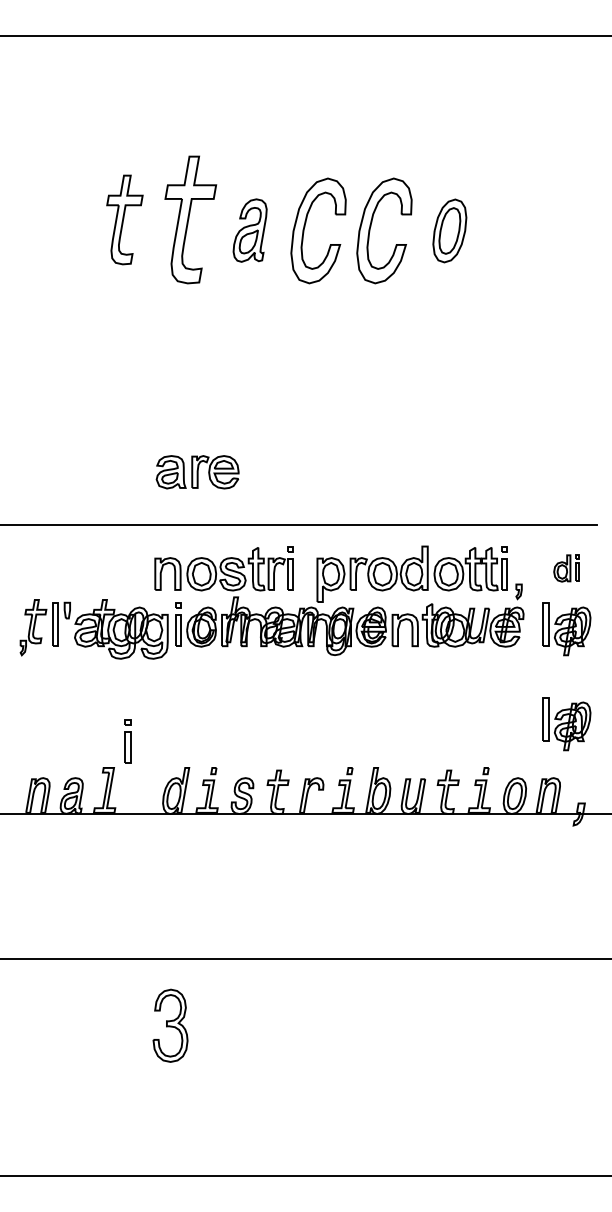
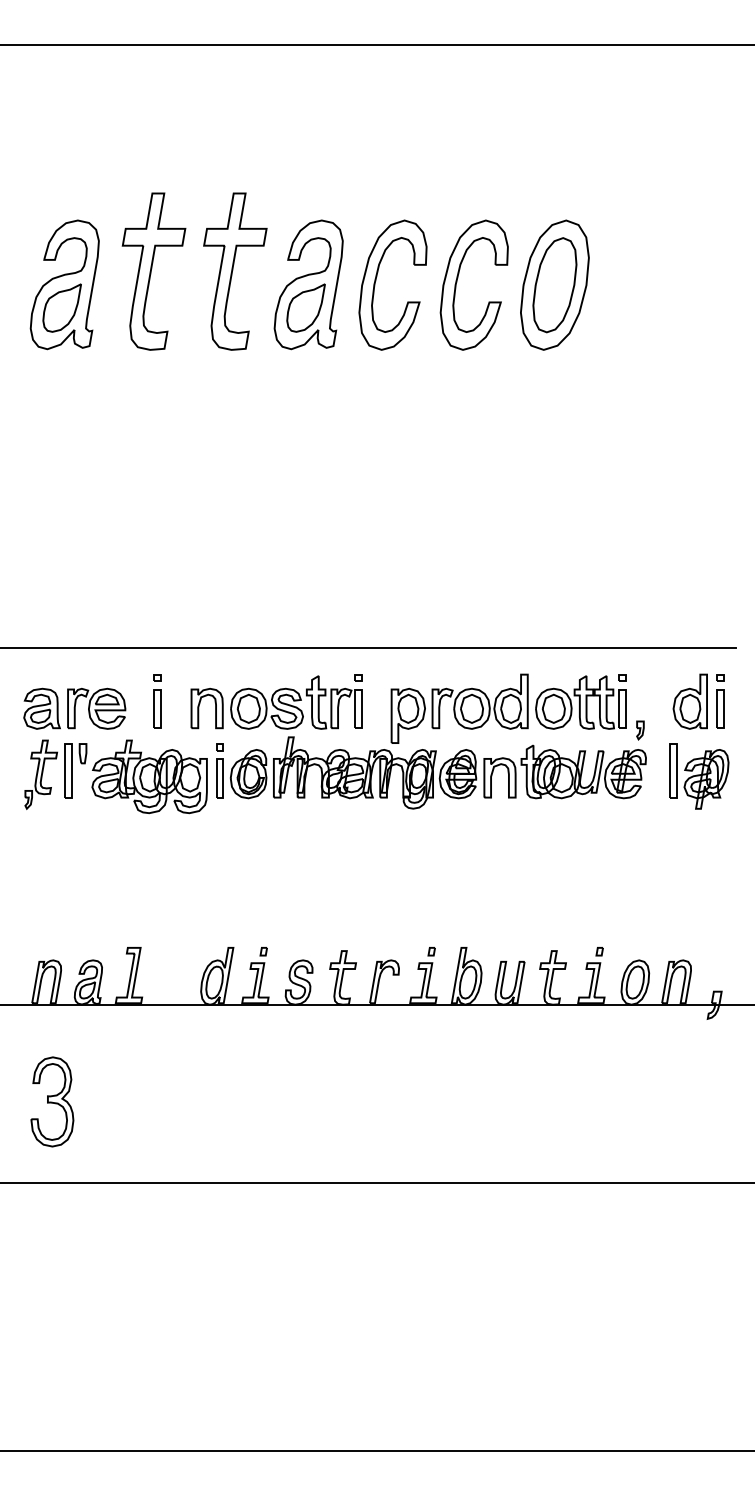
part: (124, 219) -> (153, 271), size x1.43
part: (52, 230) -> (64, 284), added
part: (249, 230) -> (307, 284), size x1.67
part: (449, 230) -> (554, 284), size x1.67
part: (197, 472) -> (74, 709), moved
part: (566, 568) -> (698, 701), size x1.67
part: (566, 724) -> (698, 894), removed
part: (127, 741) -> (157, 701), moved
part: (170, 1025) -> (52, 1101), moved

